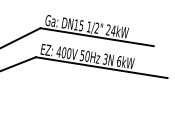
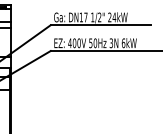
text: (80, 25) -> (85, 17), DN15 -> DN17

